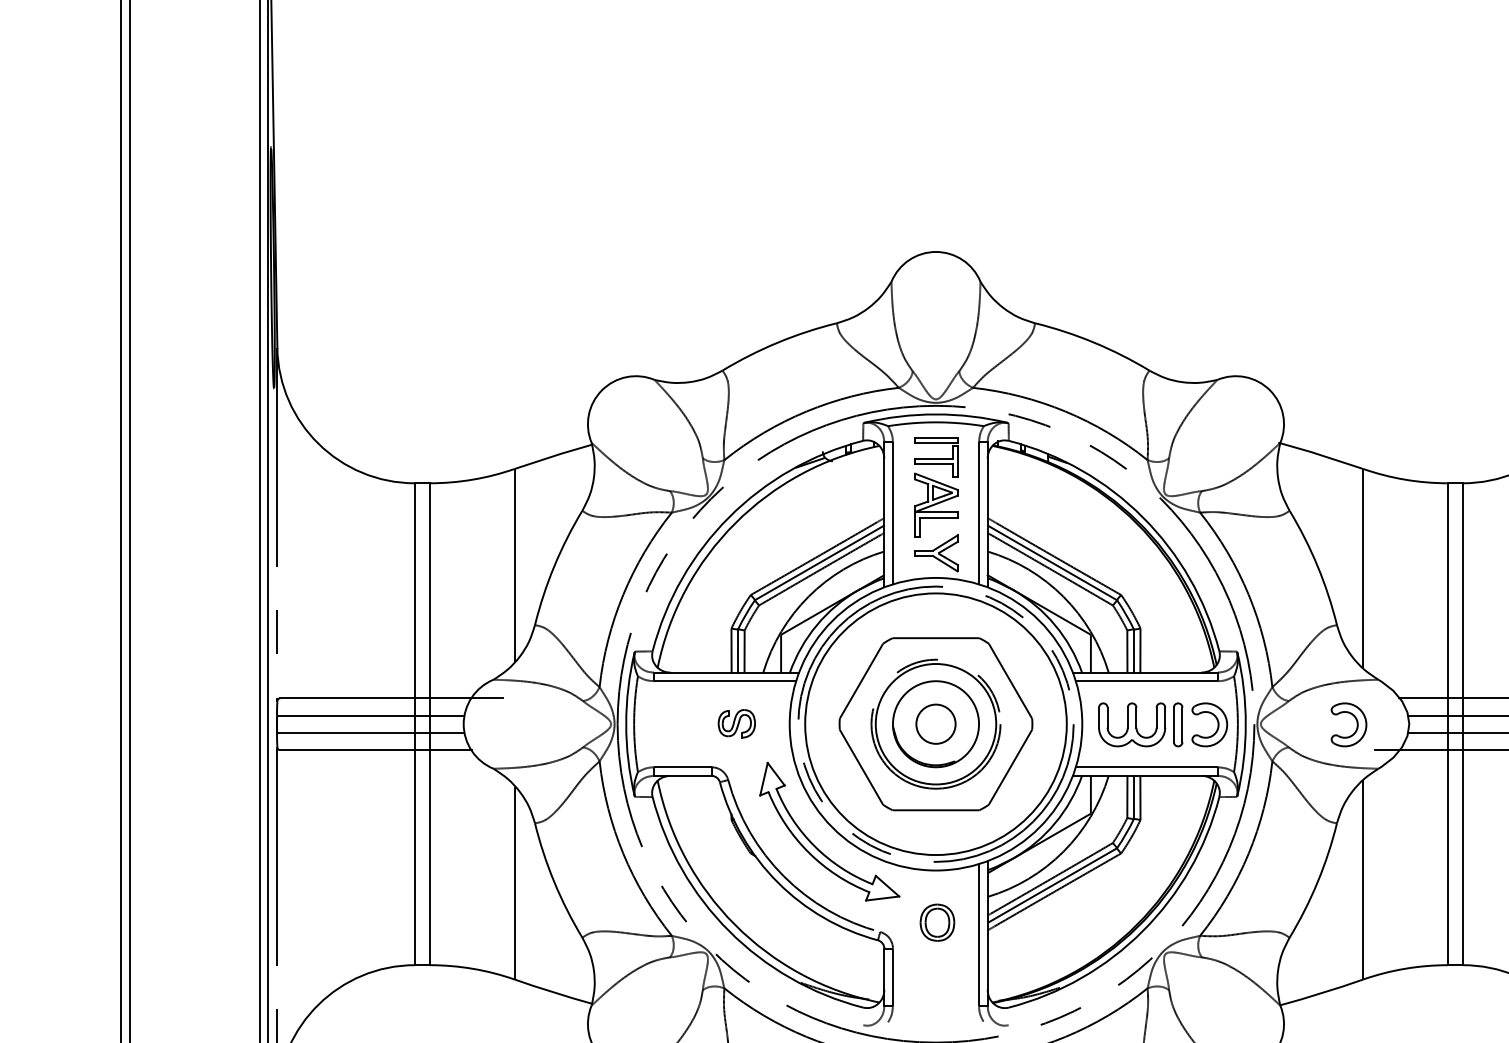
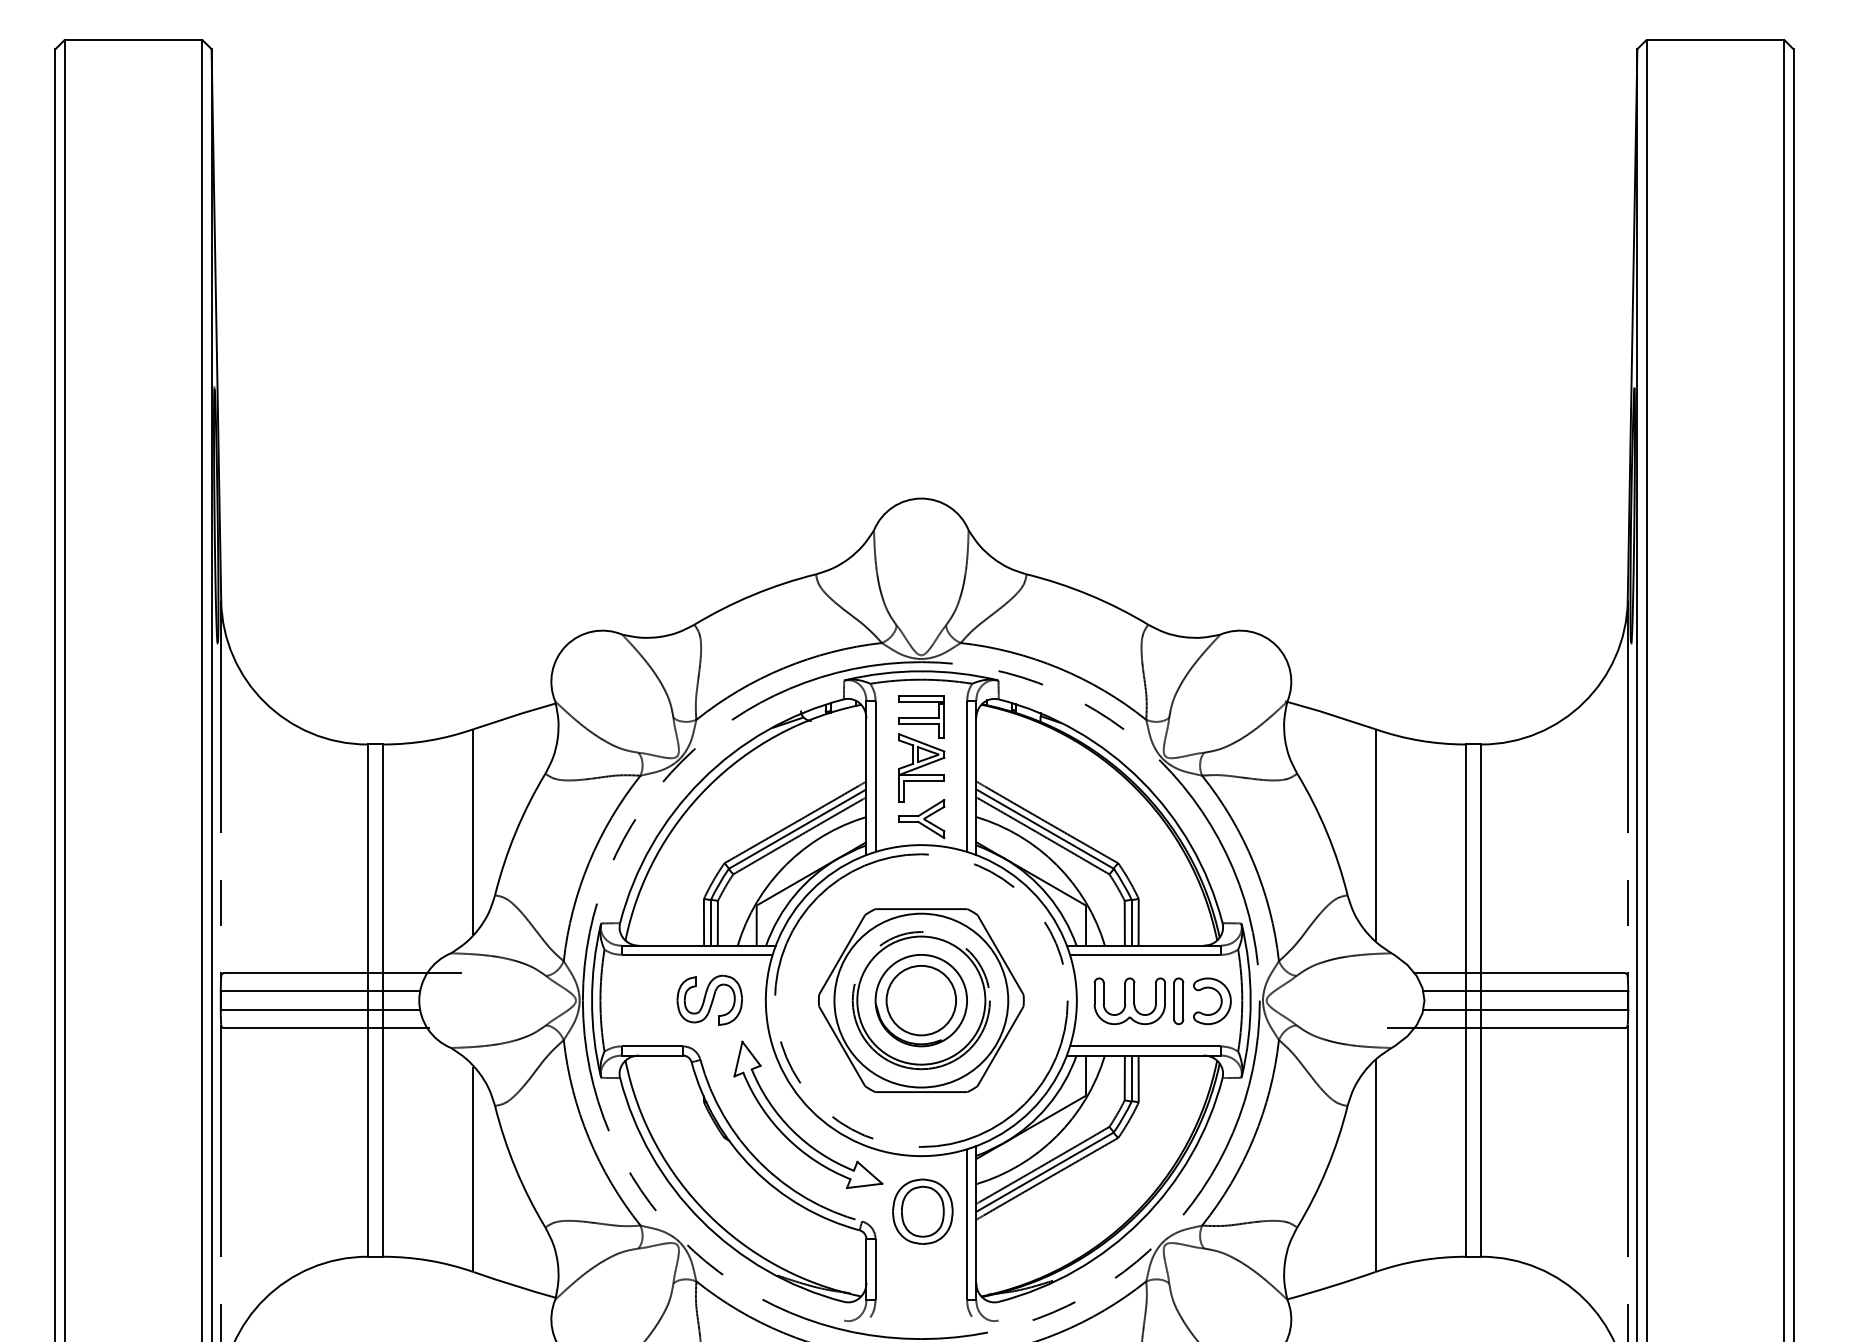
part: (736, 723) -> (709, 999), size x1.67
circle: (936, 724) -> (921, 1000), size x0.62
circle: (936, 724) -> (921, 1000), size x1.67
part: (1356, 724) -> (1368, 1000), removed
part: (937, 922) -> (922, 1211), size x1.67

